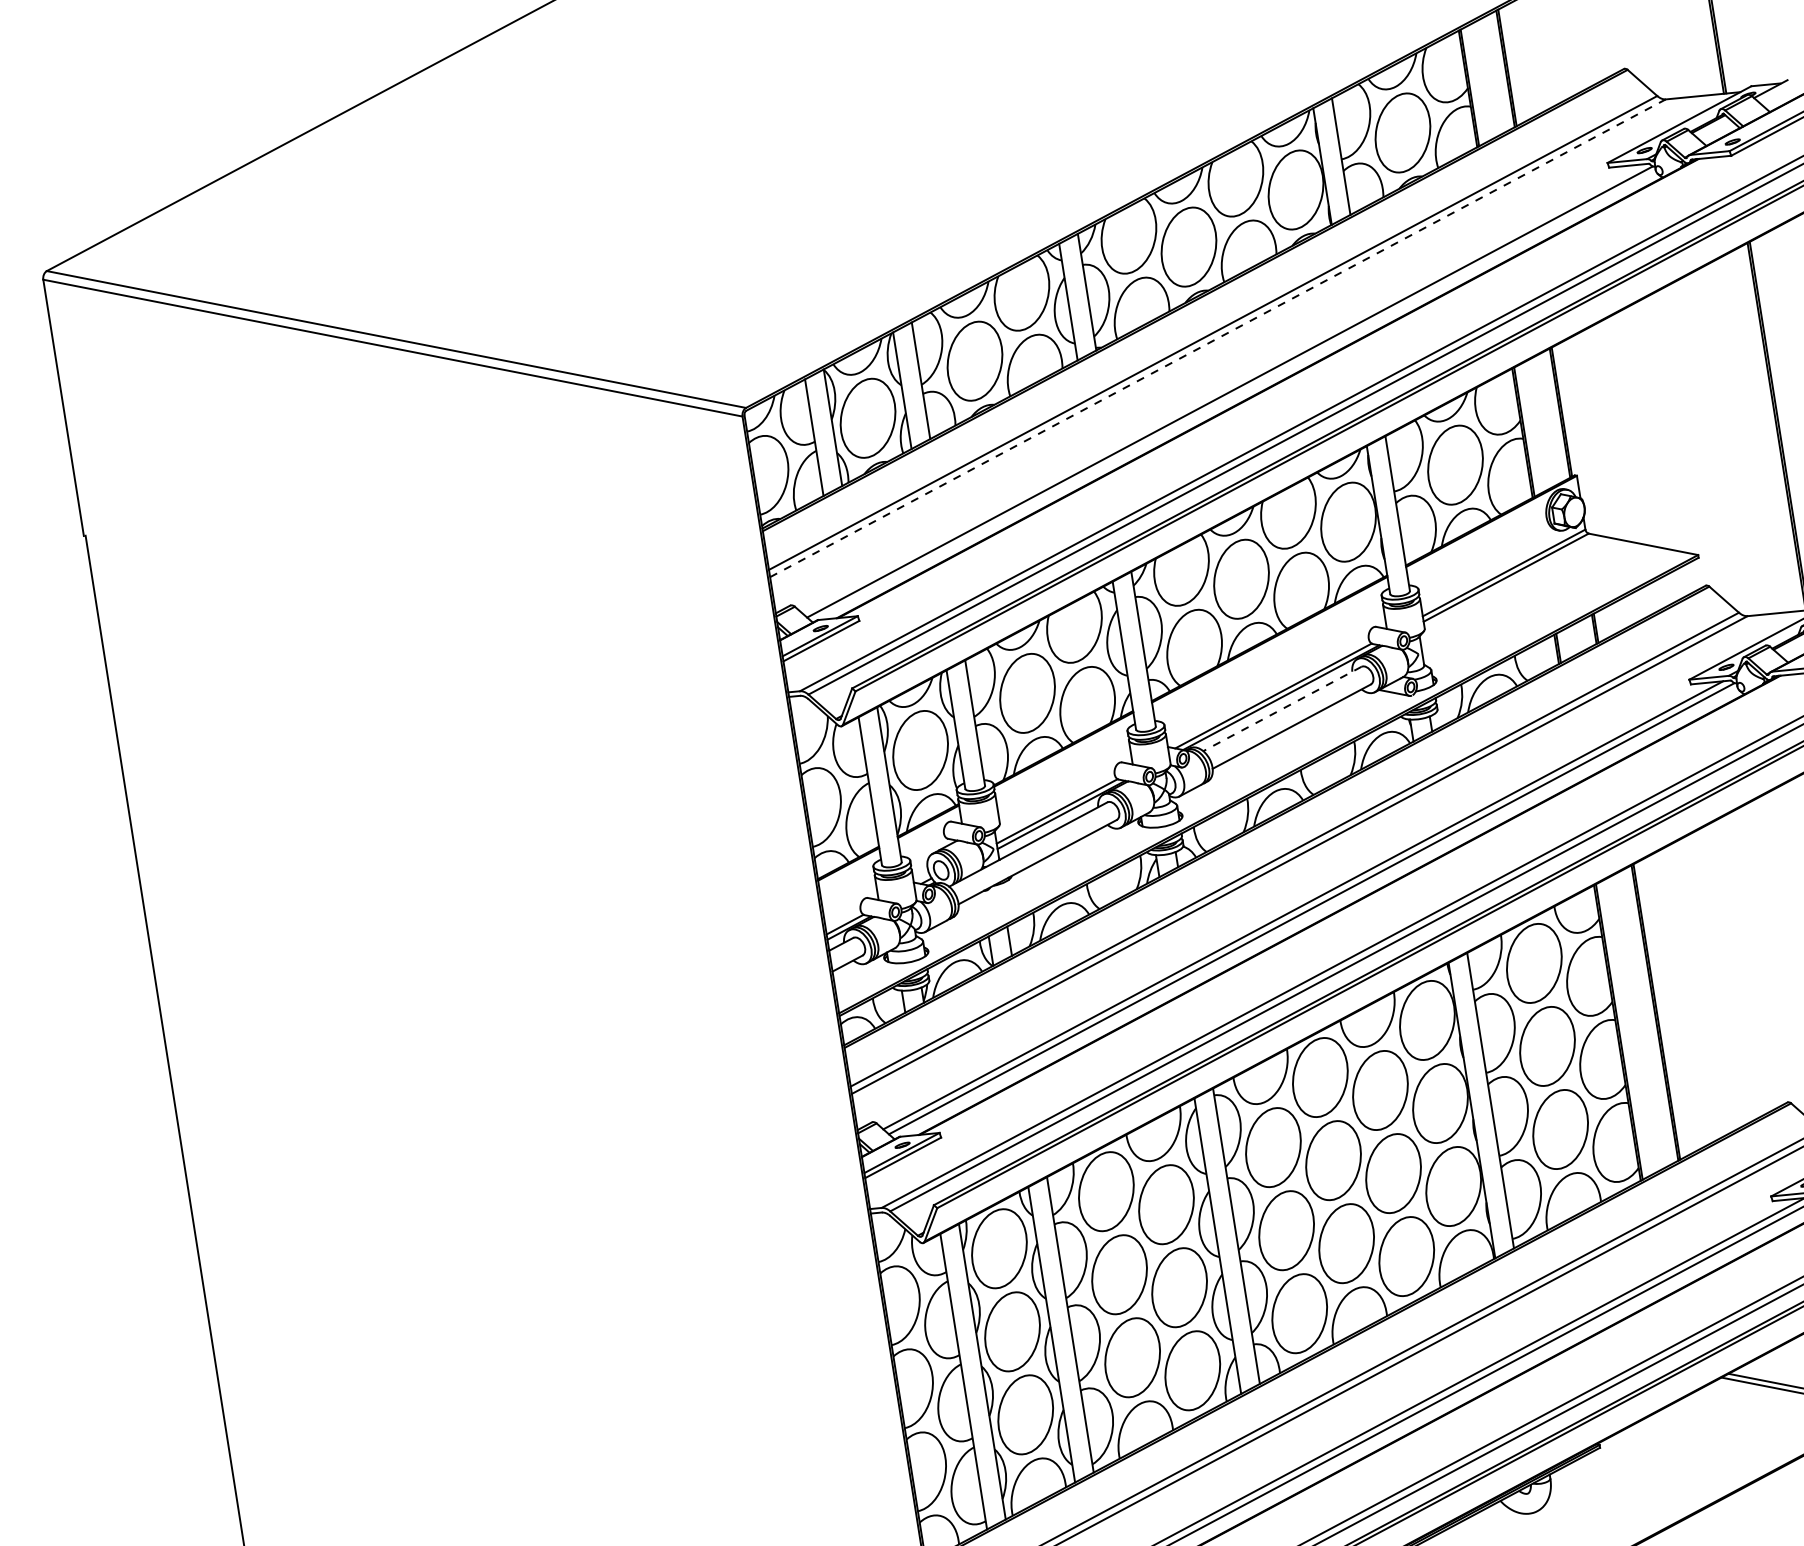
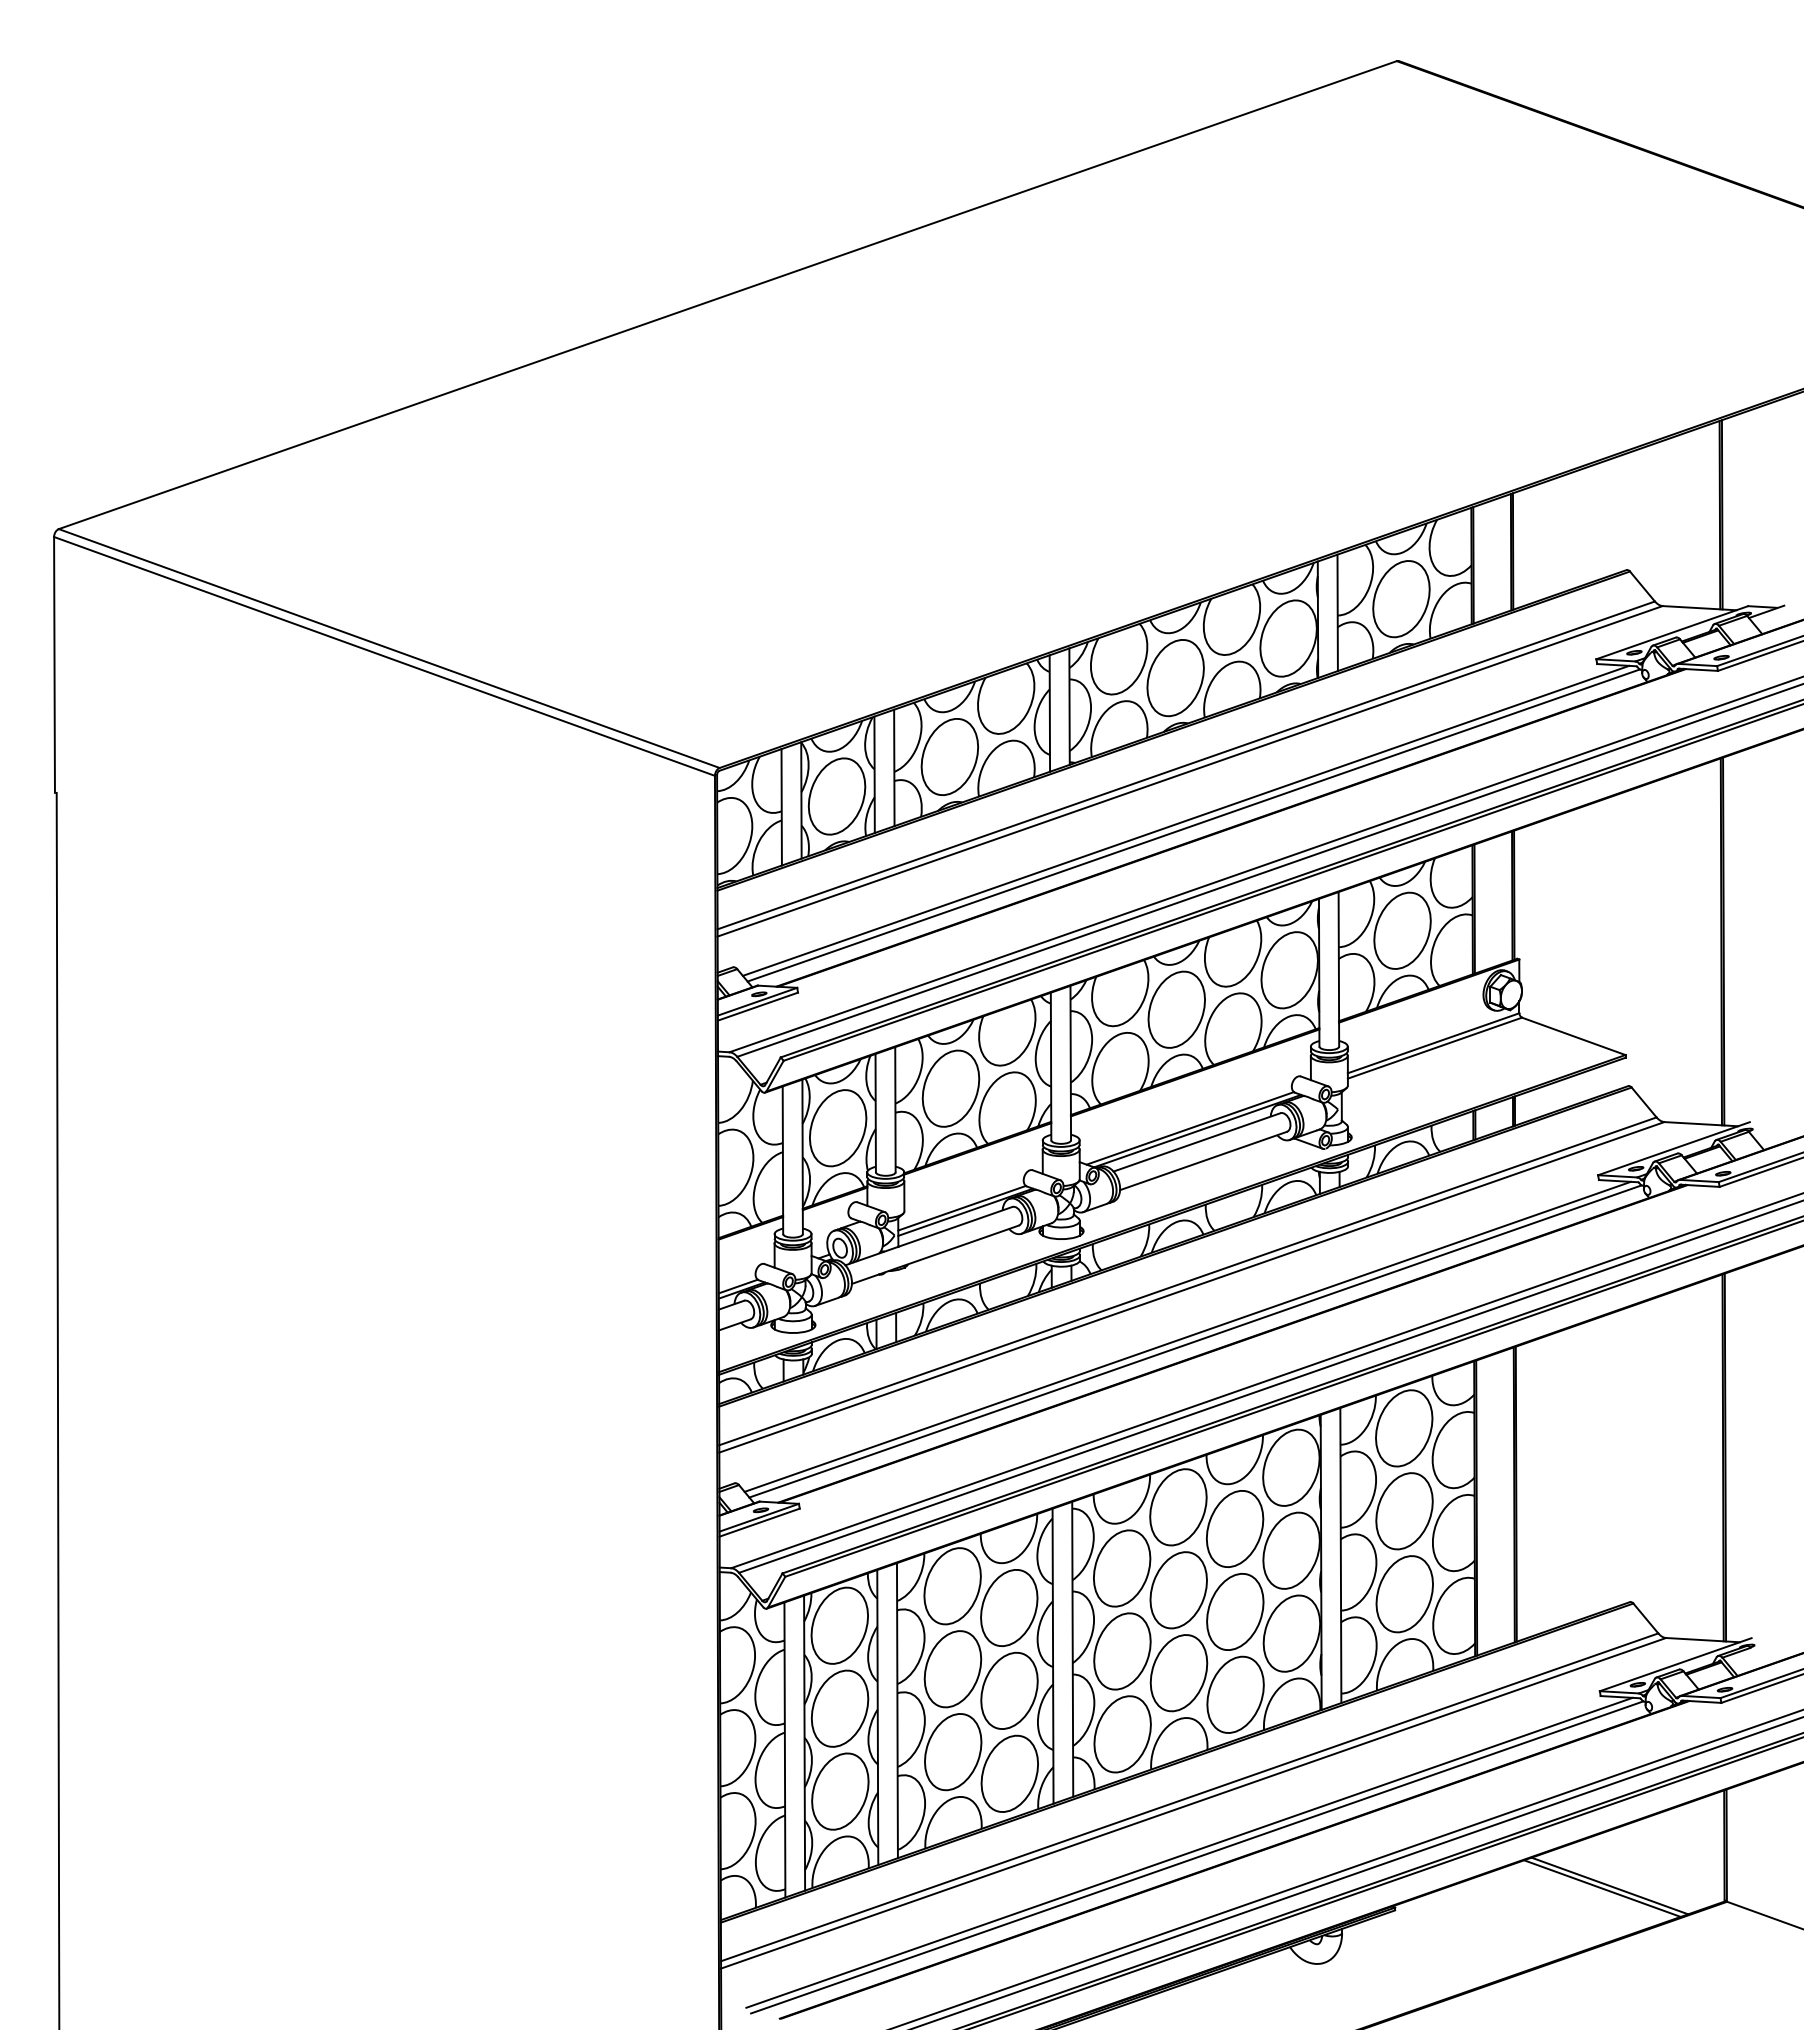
line: (1218, 338) -> (1190, 771), dashed -> solid
line: (1220, 388) -> (1185, 820), added
line: (1281, 709) -> (1196, 1142), dashed -> solid

